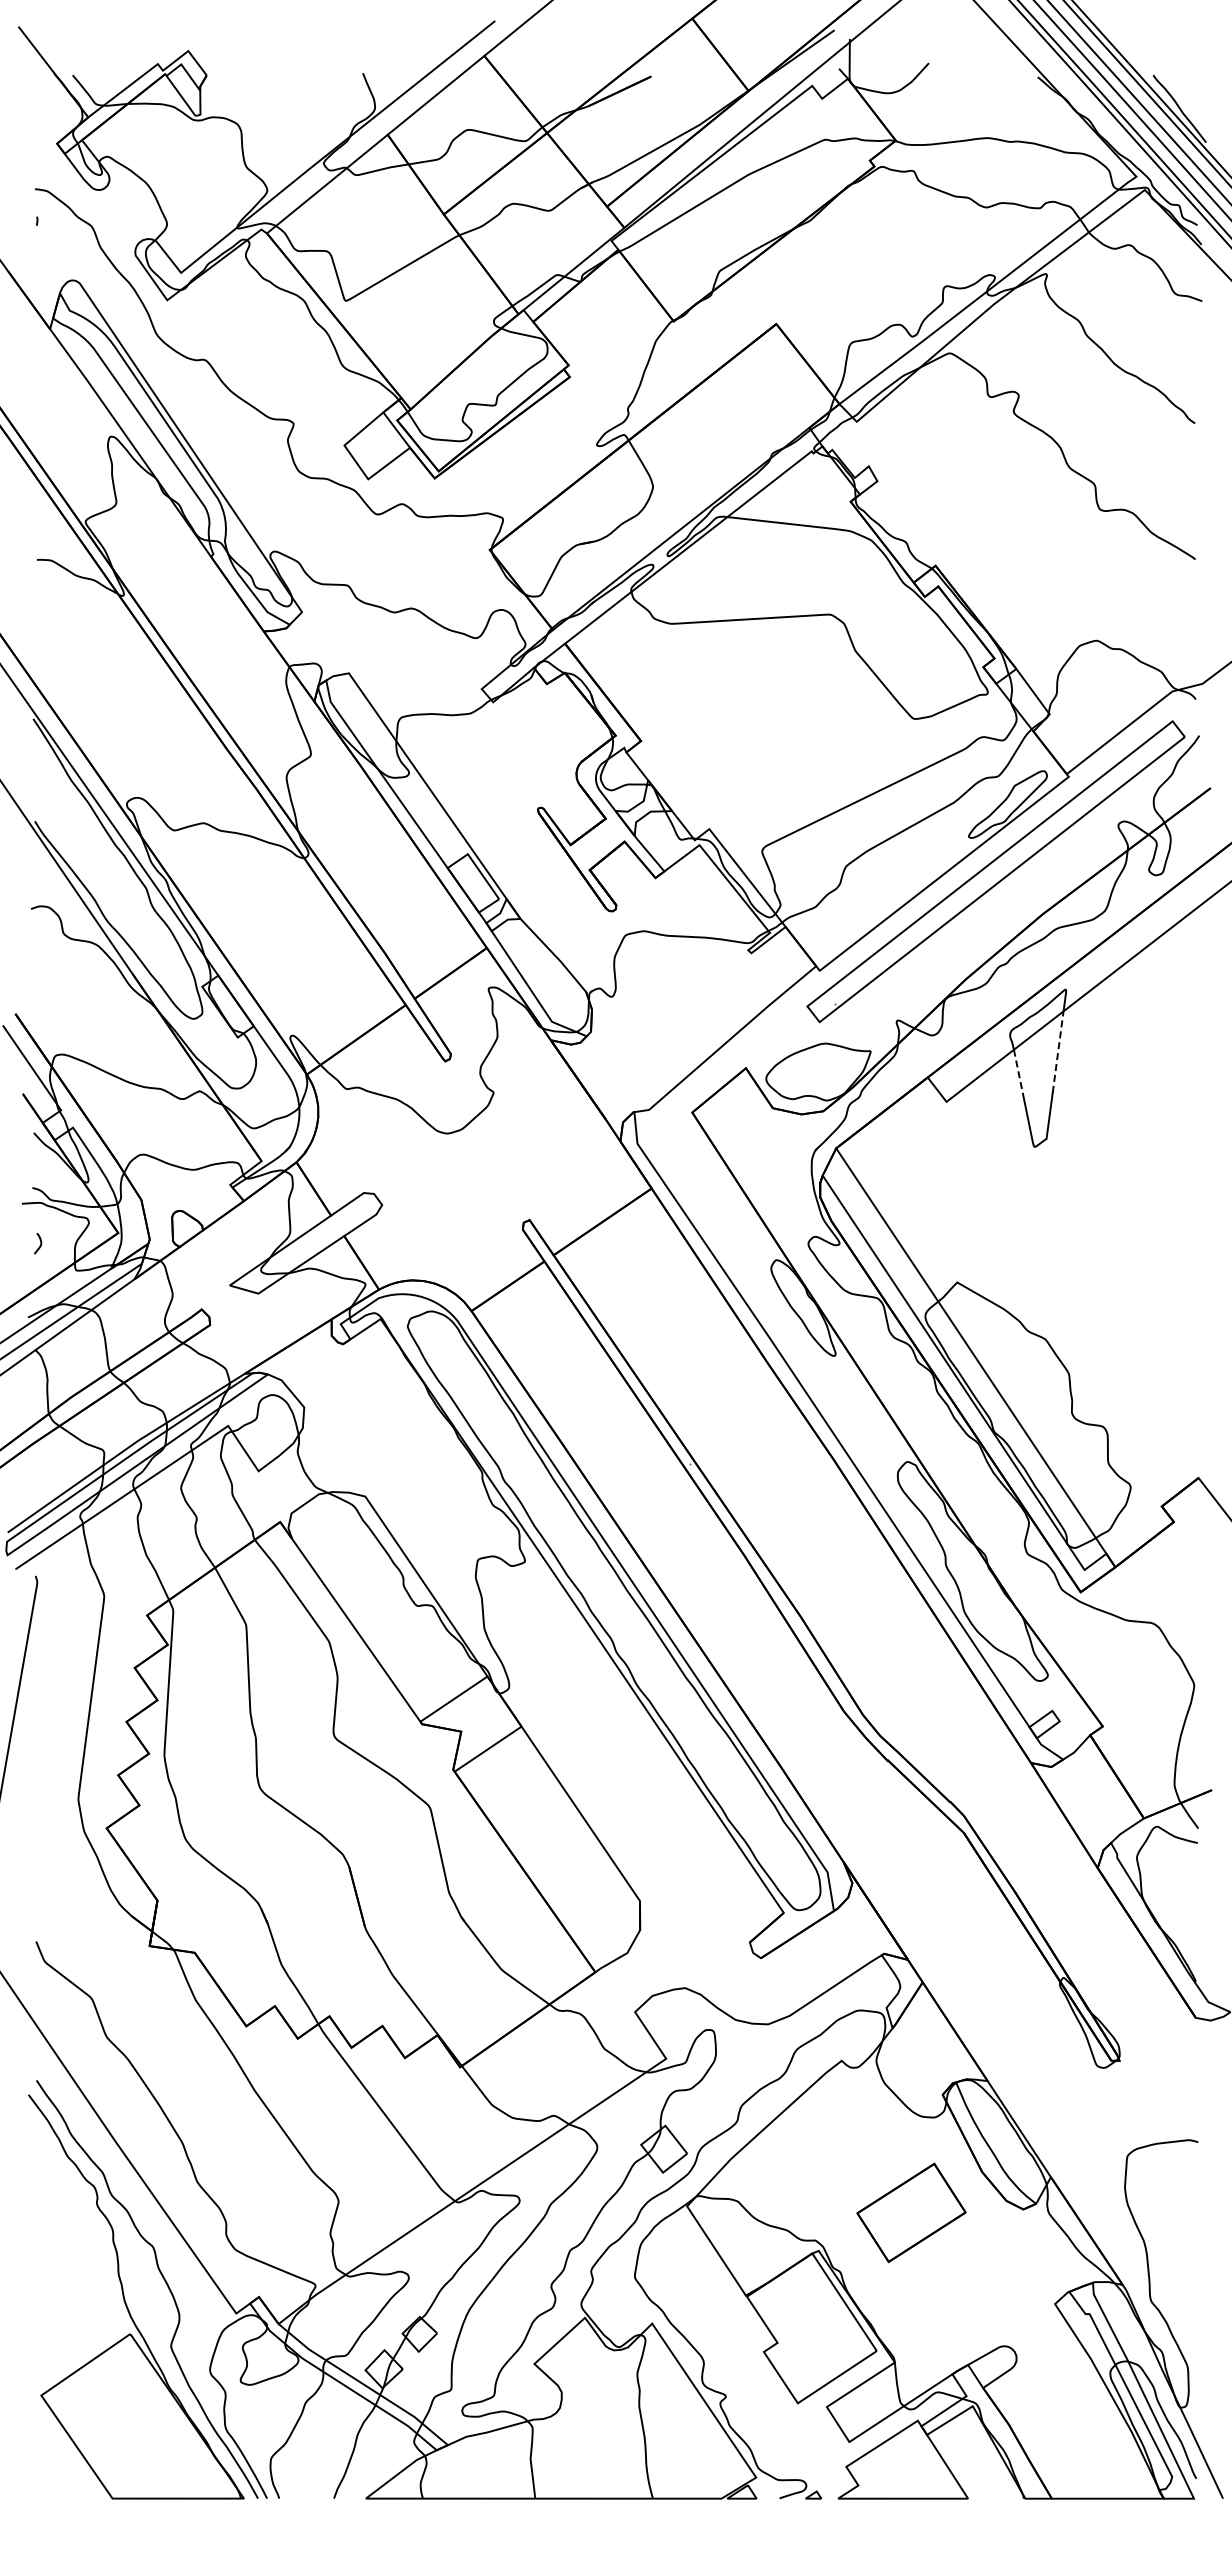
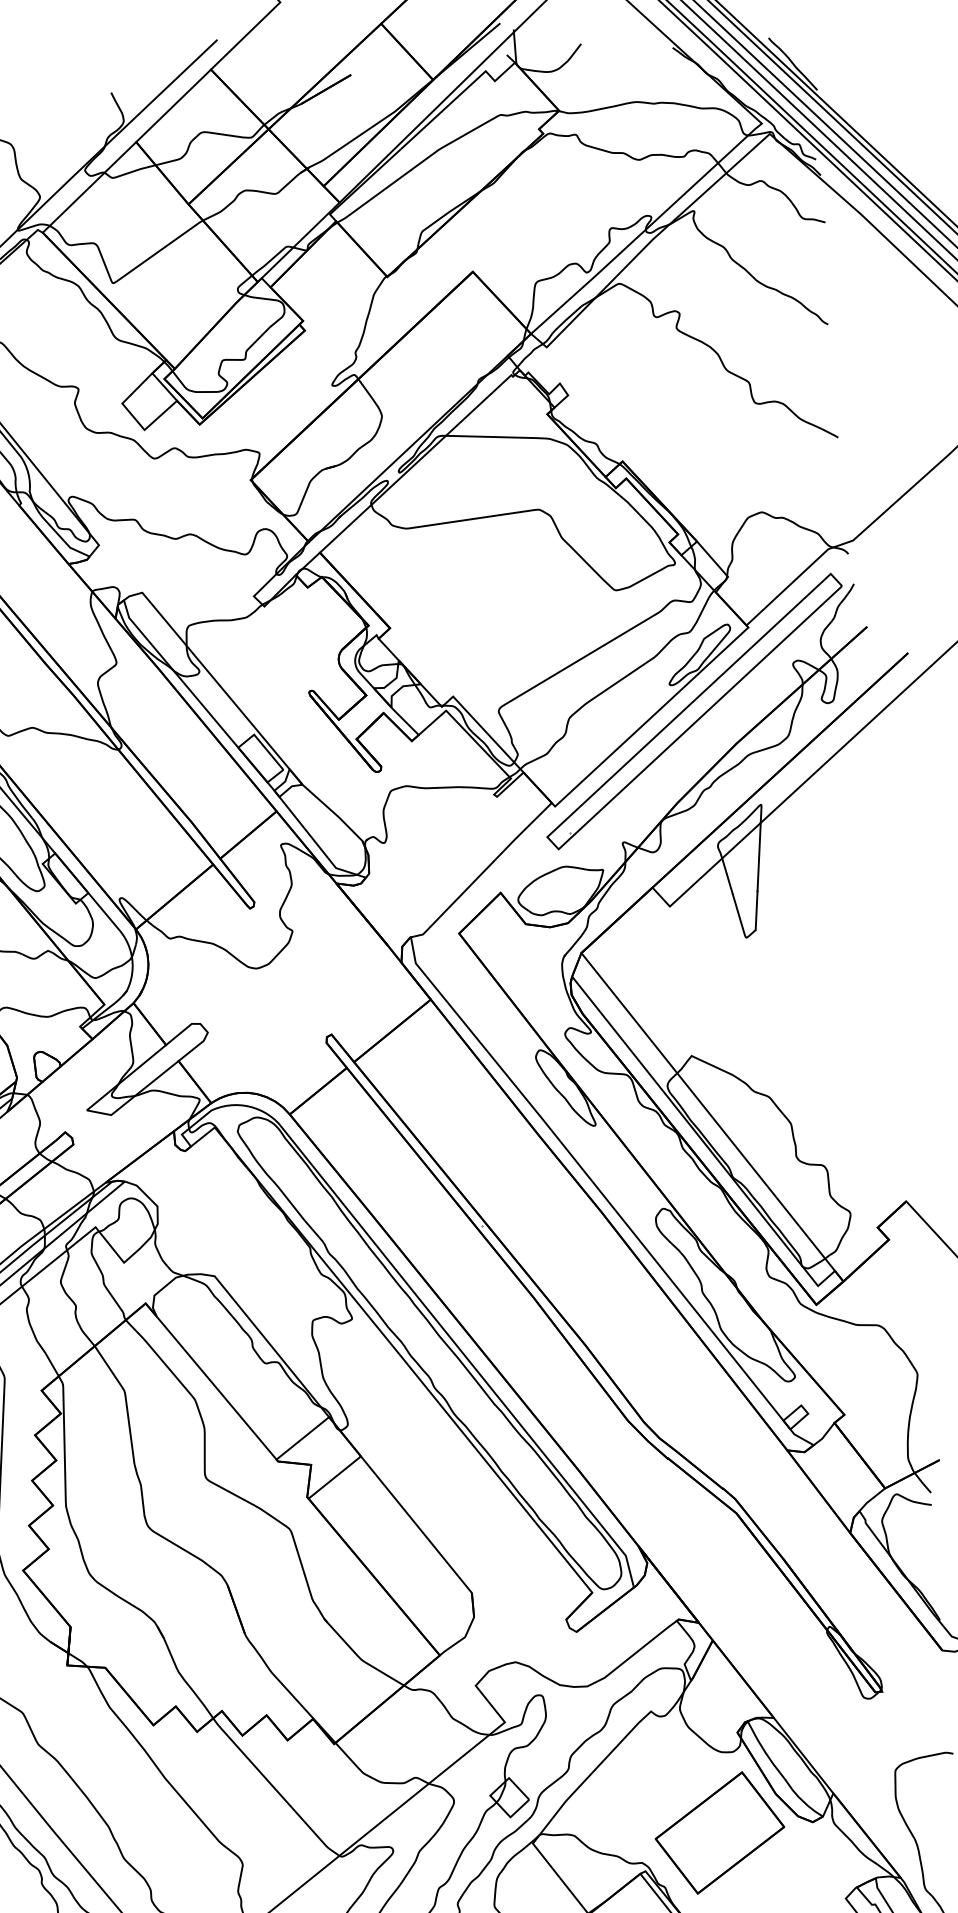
line: (1058, 1051) -> (759, 856), dashed -> solid
line: (1018, 1071) -> (727, 876), dashed -> solid
part: (911, 2212) -> (719, 1832), size x1.43

